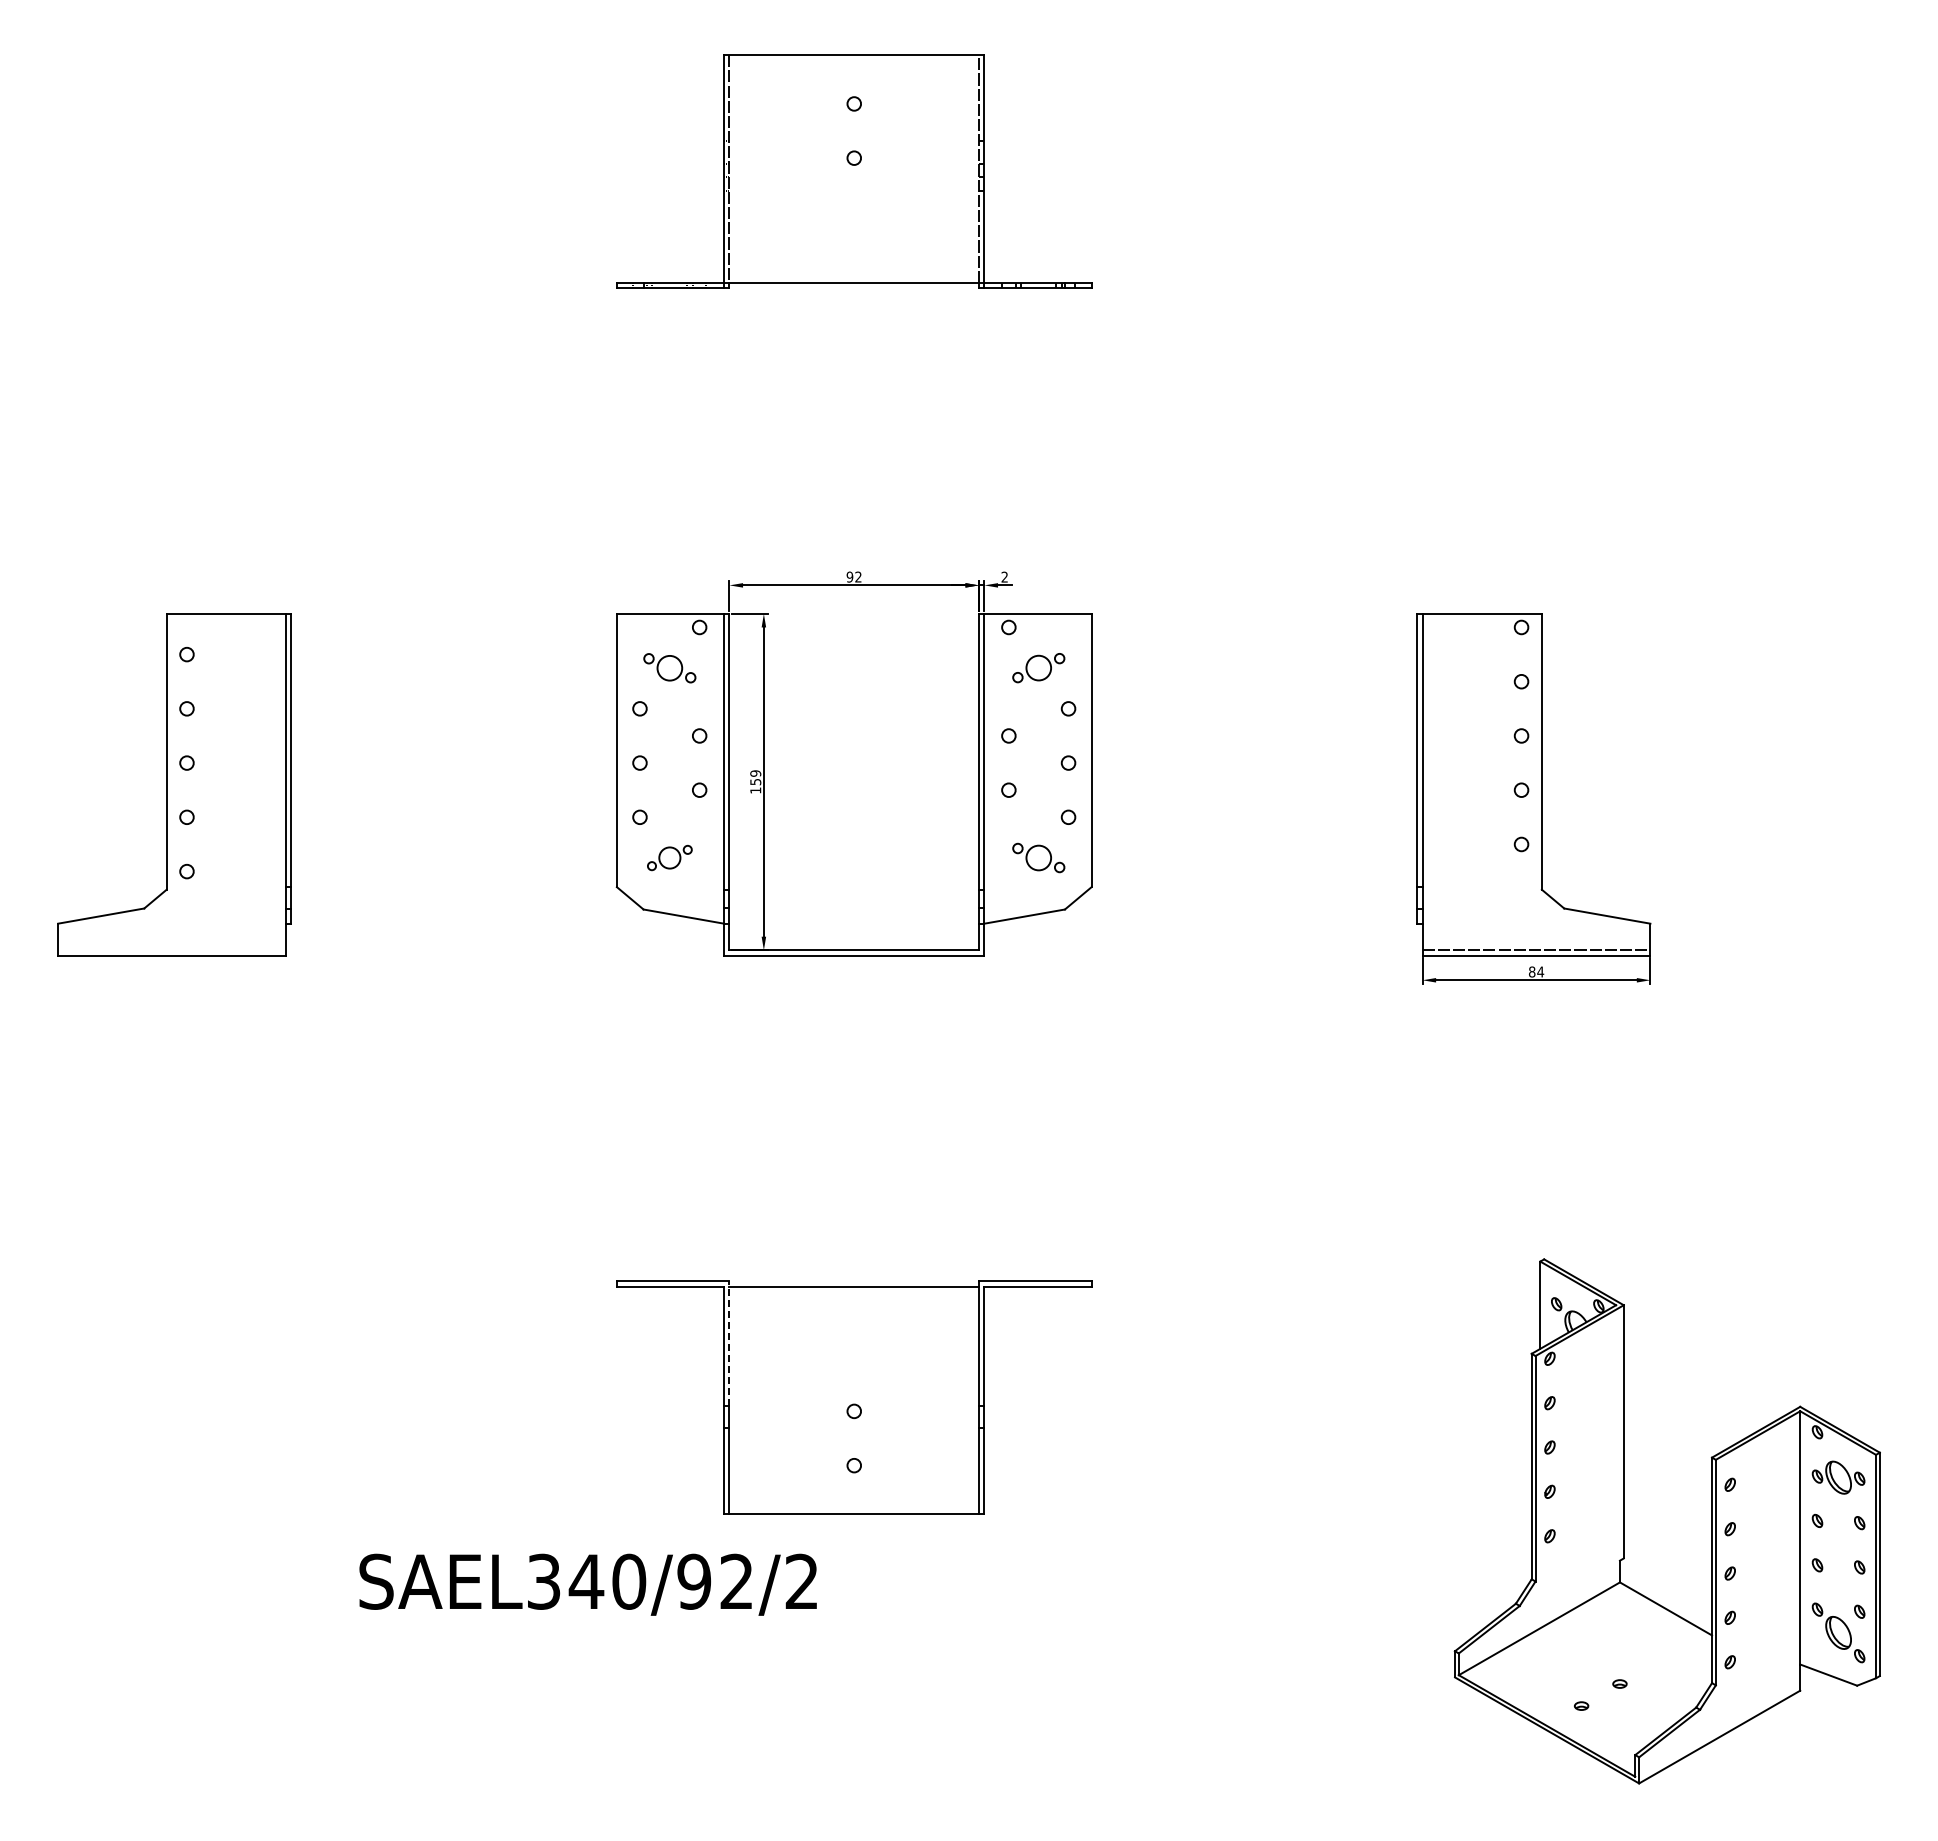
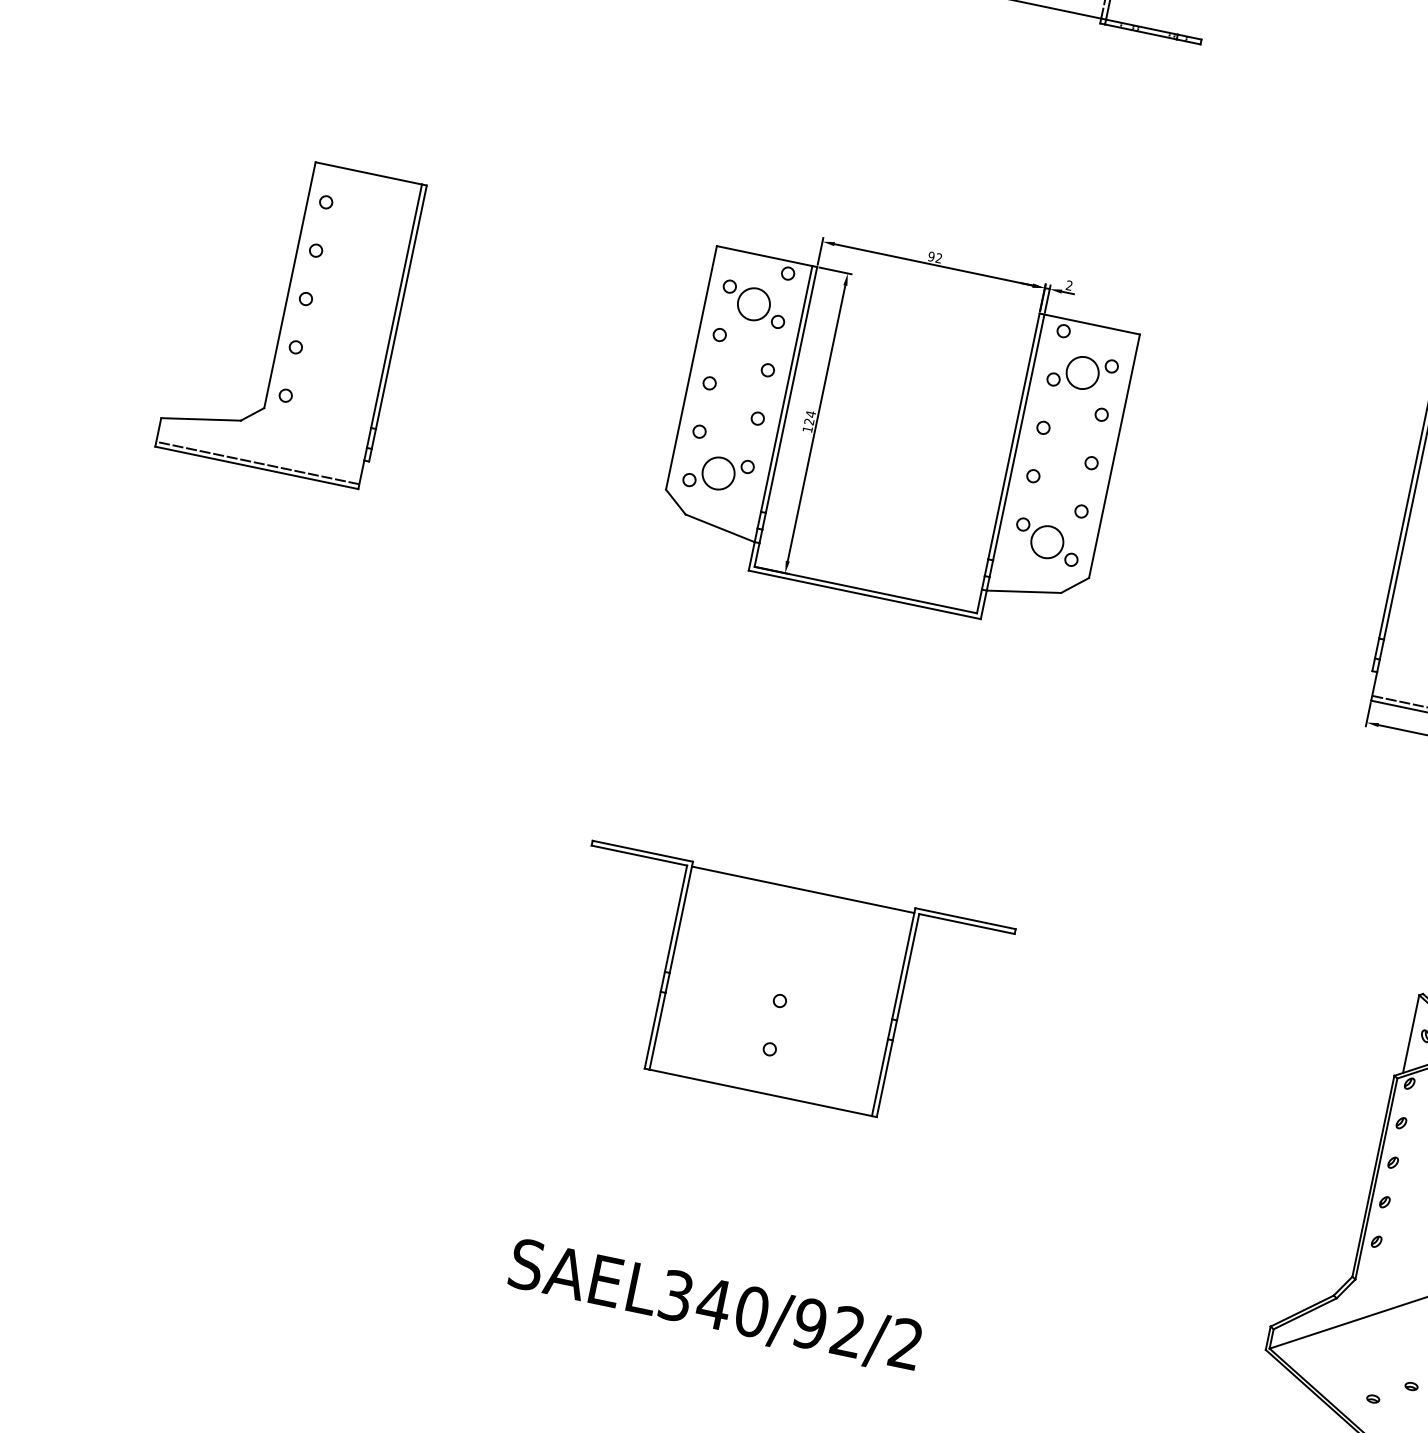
part: (1038, 667) -> (1082, 372), size x1.43
part: (669, 668) -> (753, 304), size x1.43
text: (755, 777) -> (809, 417), 159 -> 124
part: (669, 857) -> (718, 472), size x1.67
part: (1038, 857) -> (1047, 541), size x1.43
line: (171, 950) -> (257, 463), added
line: (729, 1343) -> (681, 917), dashed -> solid
text: (587, 1584) -> (714, 1306), moved

